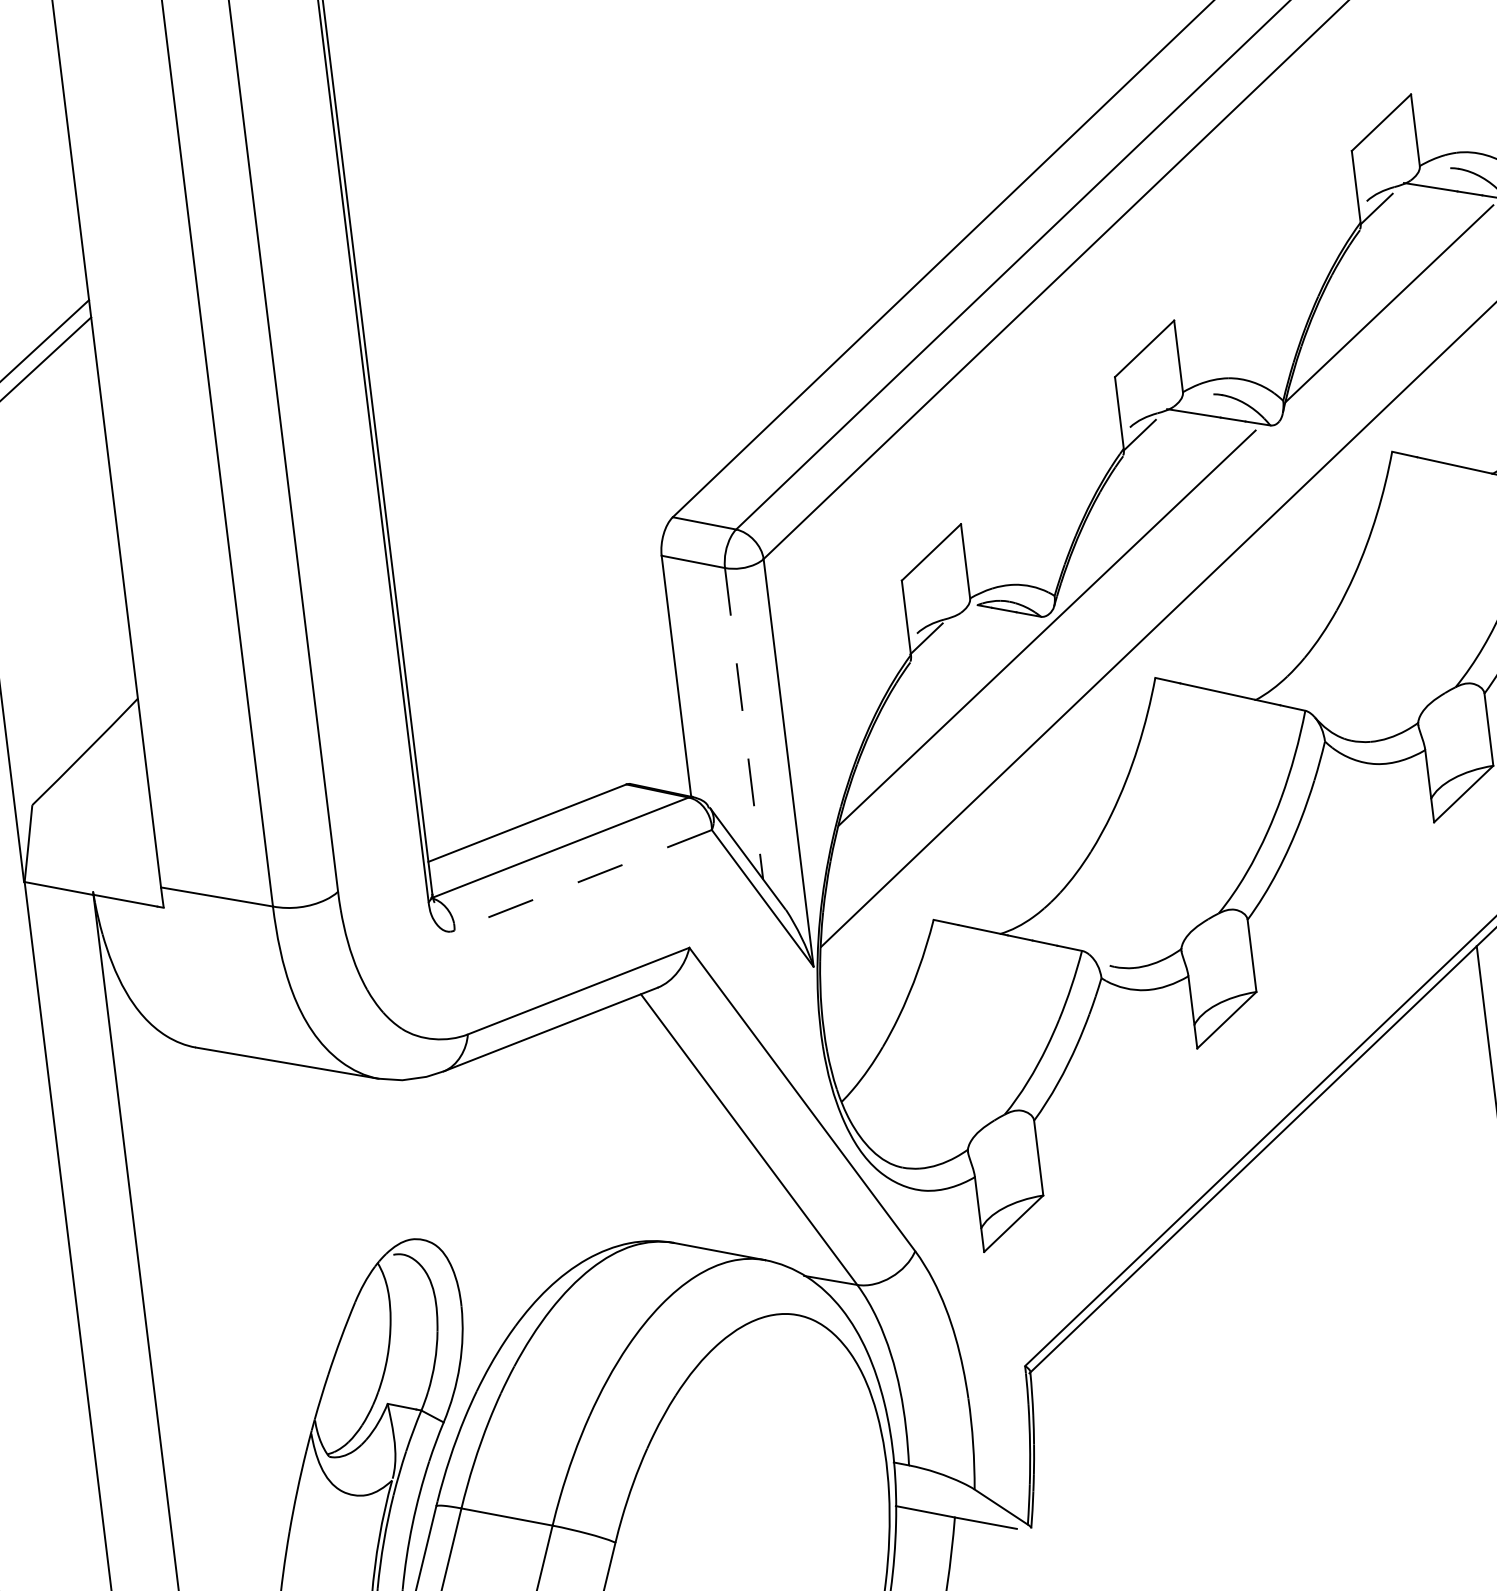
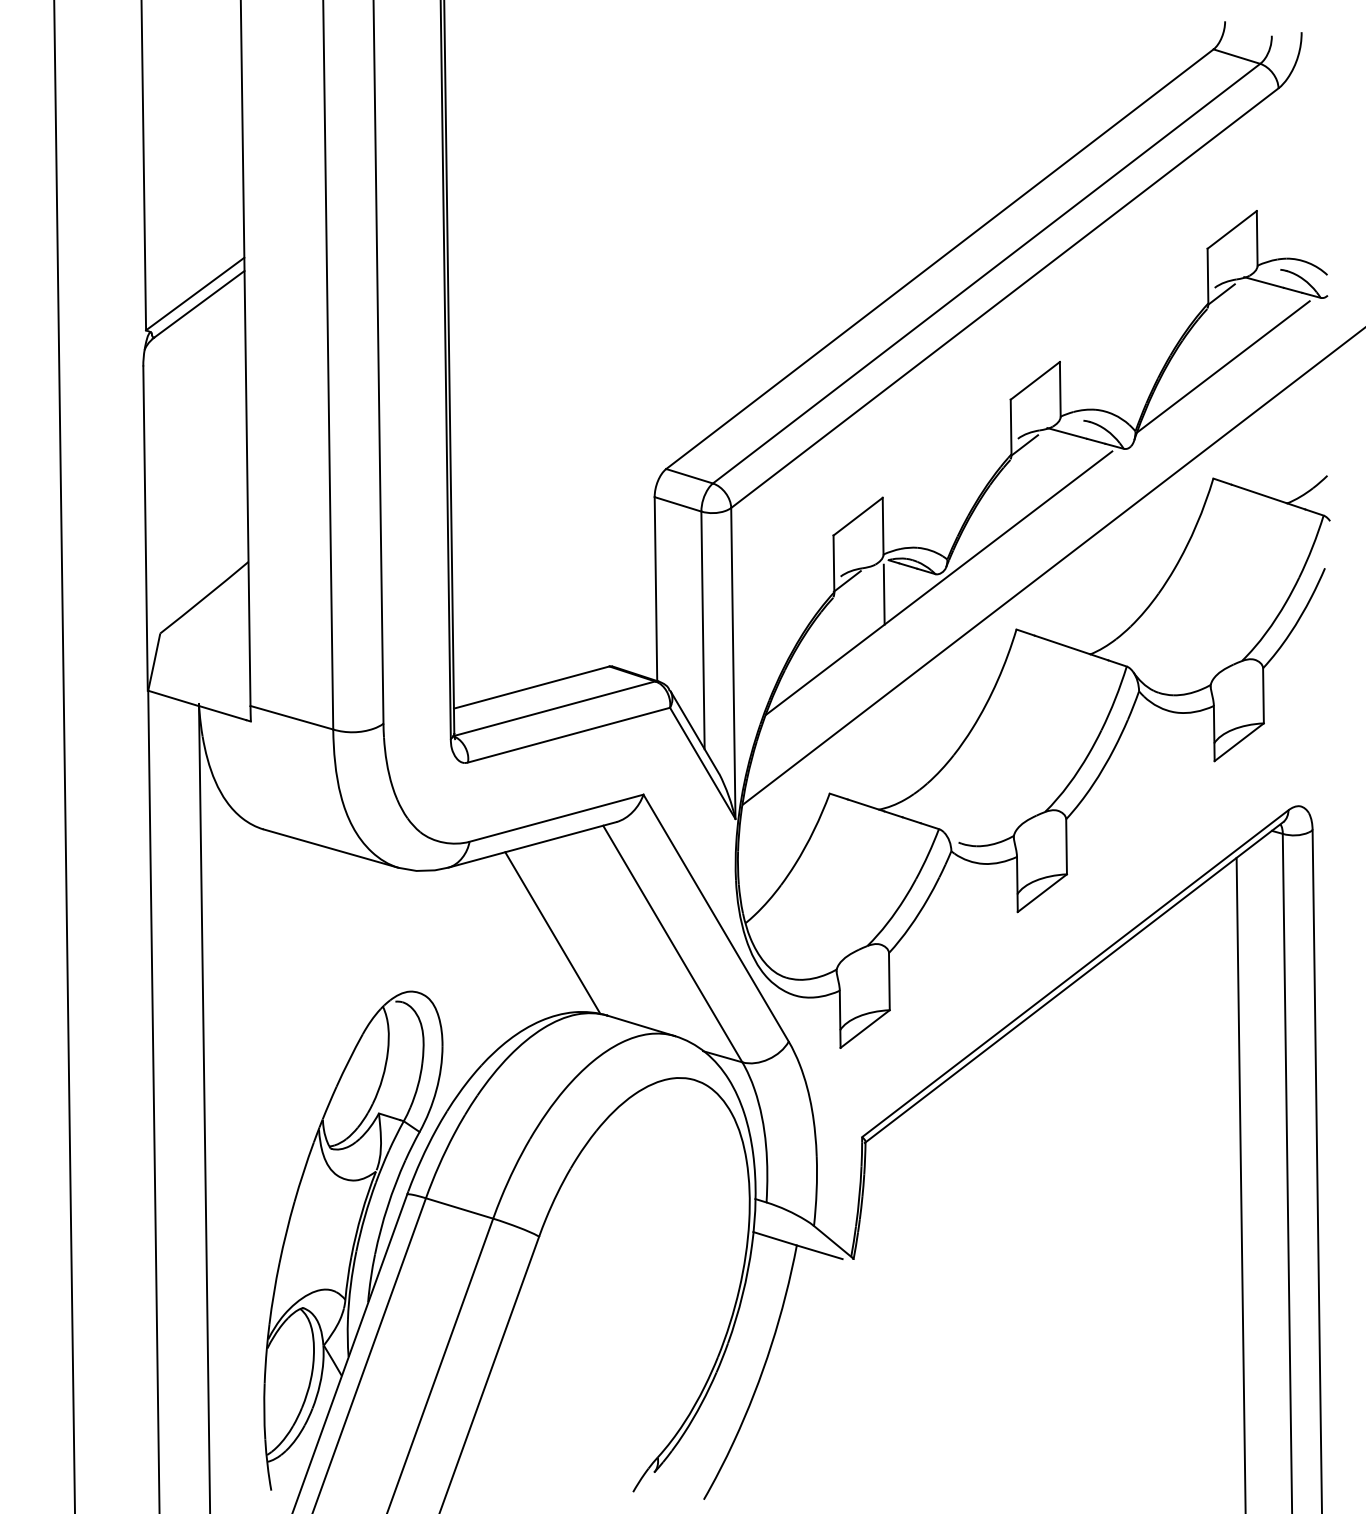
line: (975, 650) -> (883, 594), added
line: (744, 723) -> (703, 630), dashed -> solid
line: (583, 880) -> (569, 735), dashed -> solid
line: (589, 1142) -> (552, 933), added

